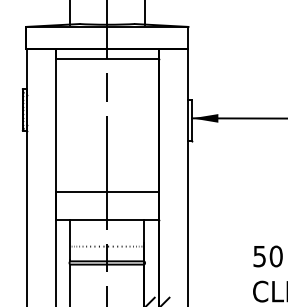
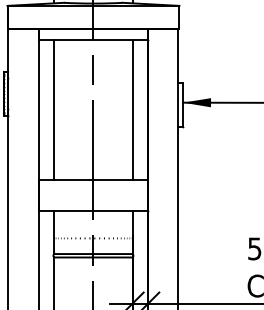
line: (70, 124) -> (54, 109), added
line: (144, 124) -> (132, 109), added

